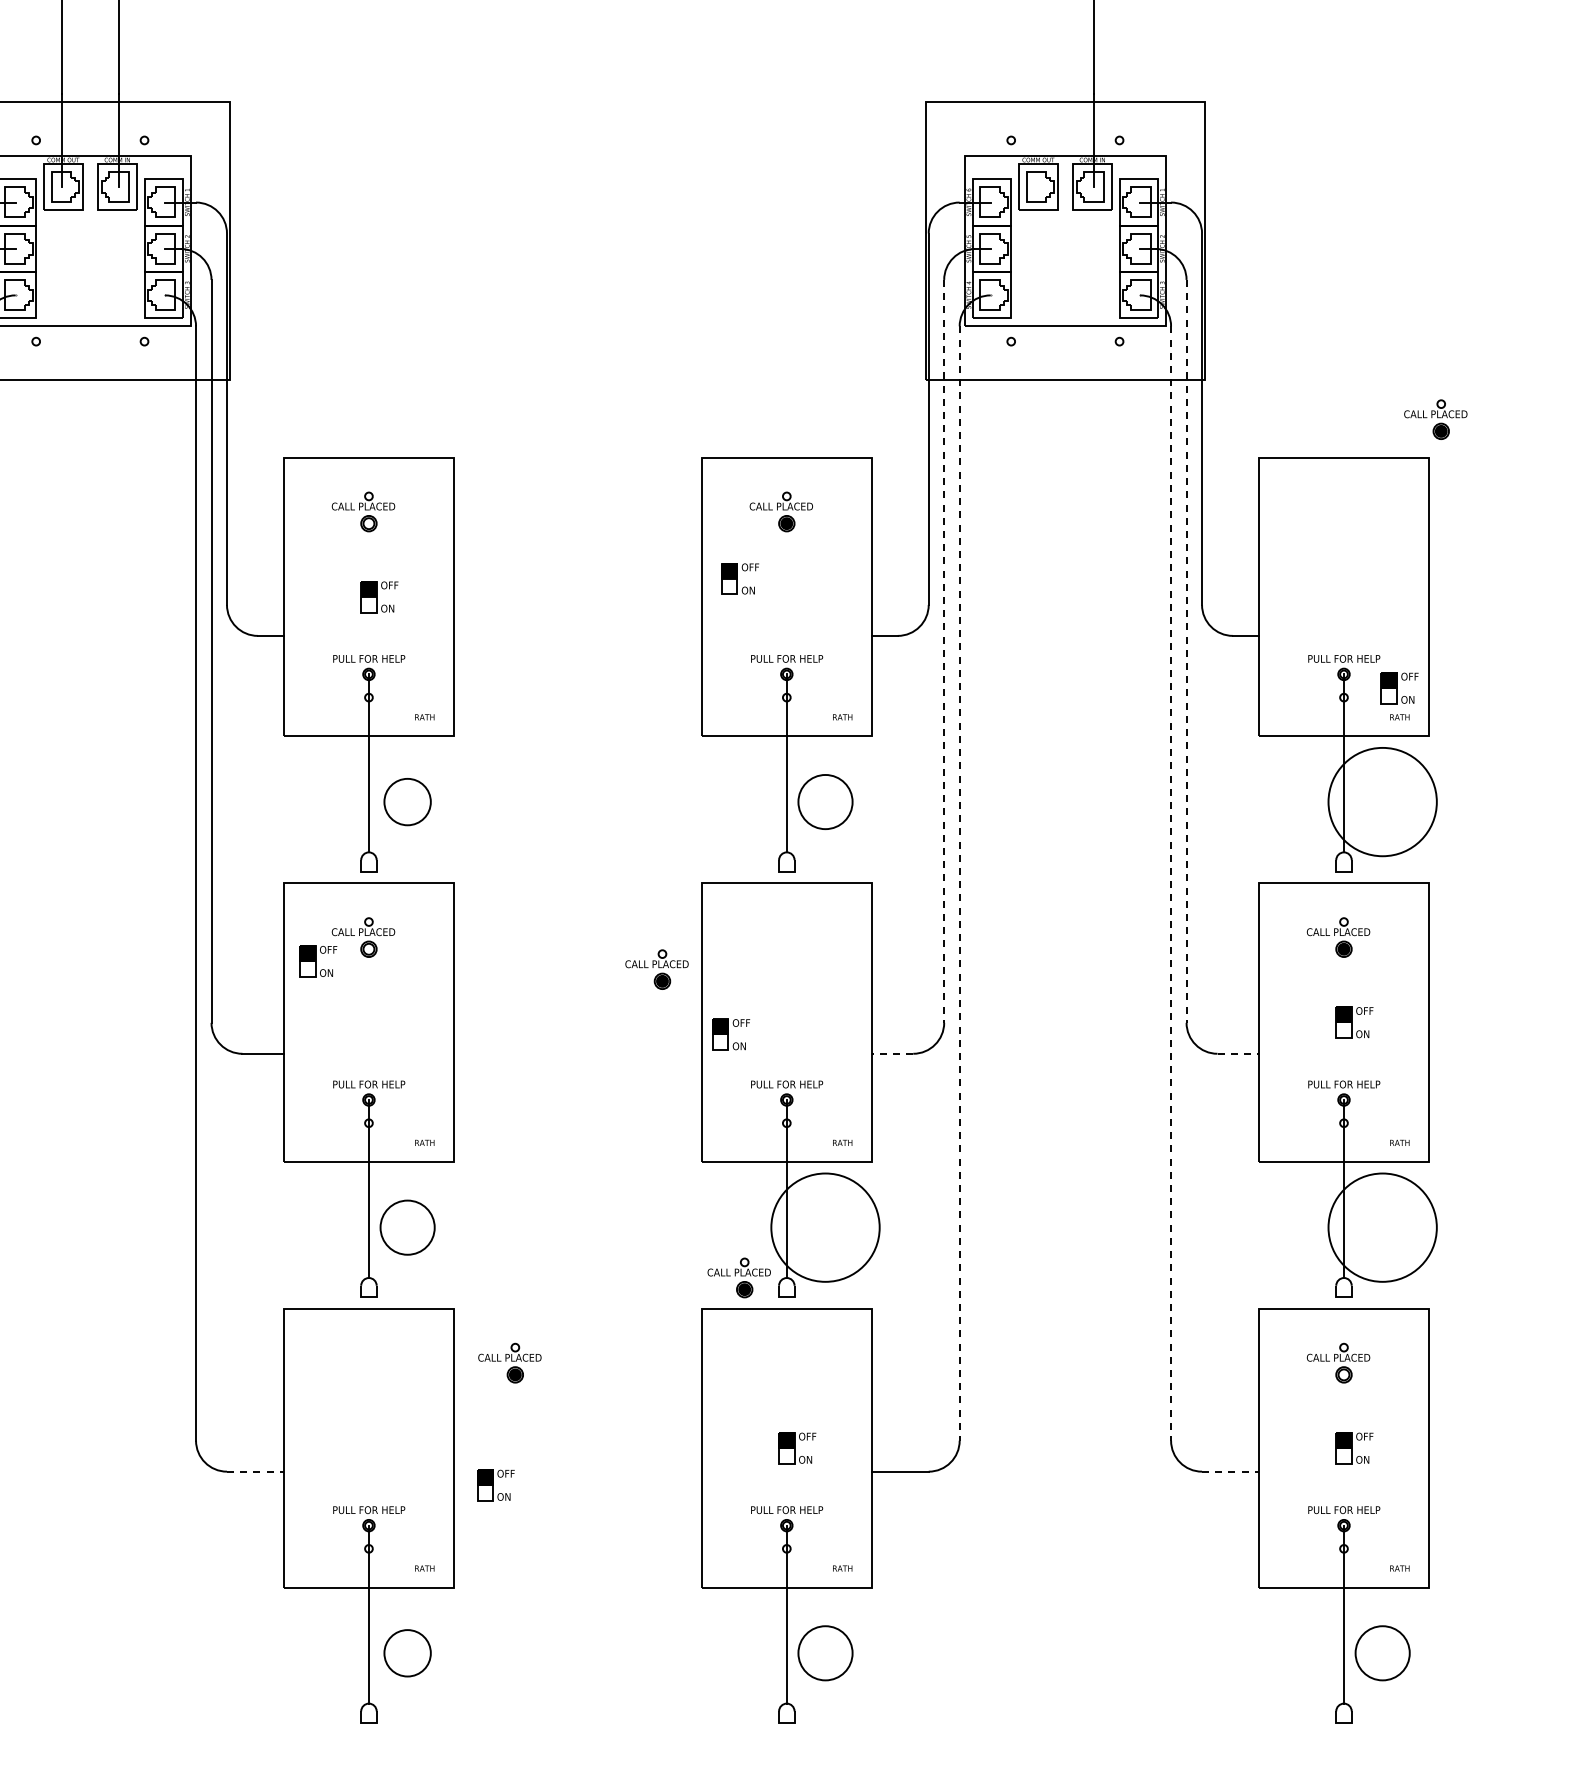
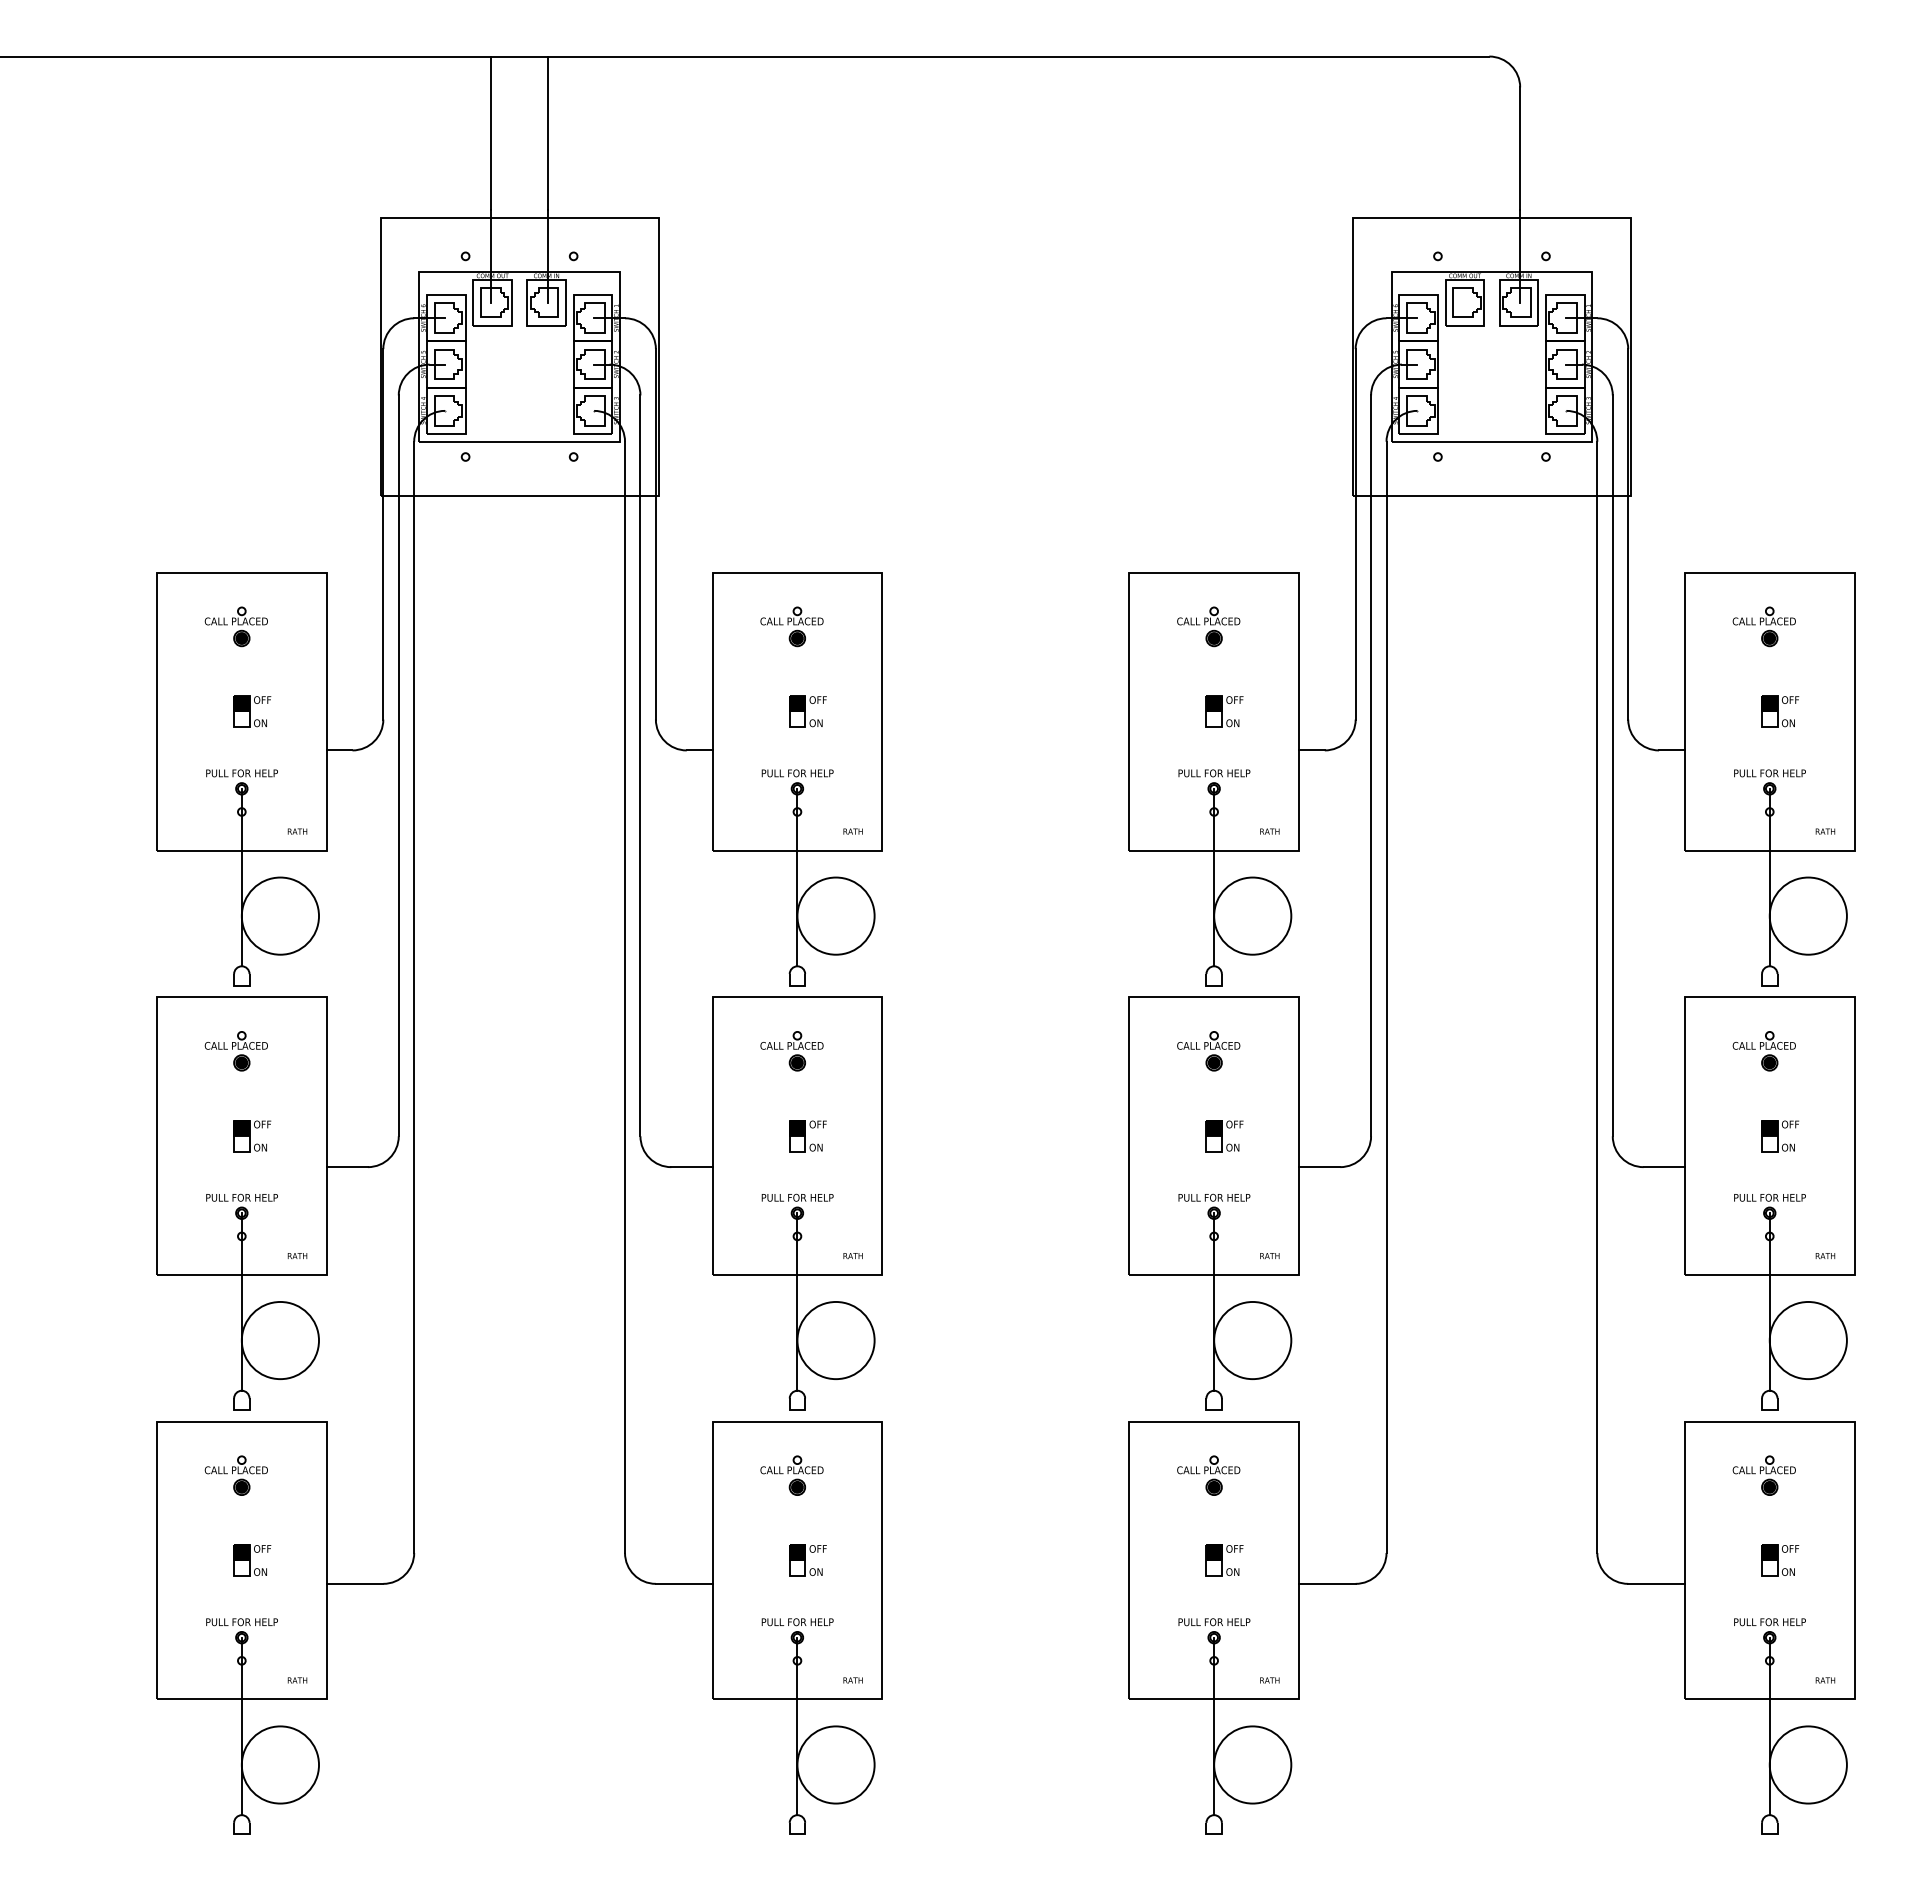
part: (1434, 419) -> (1763, 626), moved
fill: (368, 523) -> (796, 638), added
part: (740, 578) -> (1224, 711), moved
line: (944, 652) -> (1371, 766), dashed -> solid
line: (1186, 652) -> (1612, 766), dashed -> solid
part: (1399, 688) -> (1780, 711), moved
circle: (407, 801) -> (835, 915), size x1.67
circle: (825, 801) -> (1252, 915), size x1.43
circle: (1381, 801) -> (1807, 915), size x0.71
line: (959, 883) -> (1386, 997), dashed -> solid
line: (1171, 883) -> (1597, 997), dashed -> solid
fill: (368, 948) -> (796, 1062), added
part: (317, 961) -> (807, 1136), moved
part: (656, 969) -> (1208, 1051), moved
part: (731, 1035) -> (1224, 1136), moved
line: (892, 1054) -> (1319, 1167), dashed -> solid
line: (1238, 1054) -> (1664, 1167), dashed -> solid
circle: (407, 1227) -> (835, 1340), size x1.43
circle: (825, 1227) -> (1252, 1340), size x0.71
circle: (1381, 1227) -> (1807, 1340), size x0.71
part: (739, 1277) -> (1208, 1475), moved
part: (509, 1362) -> (791, 1475), moved
fill: (1343, 1374) -> (1769, 1486), added
line: (255, 1471) -> (684, 1583), dashed -> solid
line: (1231, 1471) -> (1657, 1583), dashed -> solid
part: (495, 1485) -> (807, 1560), moved
circle: (407, 1652) -> (835, 1764), size x1.67
circle: (825, 1652) -> (1252, 1764), size x1.43
circle: (1381, 1652) -> (1807, 1764), size x1.43

